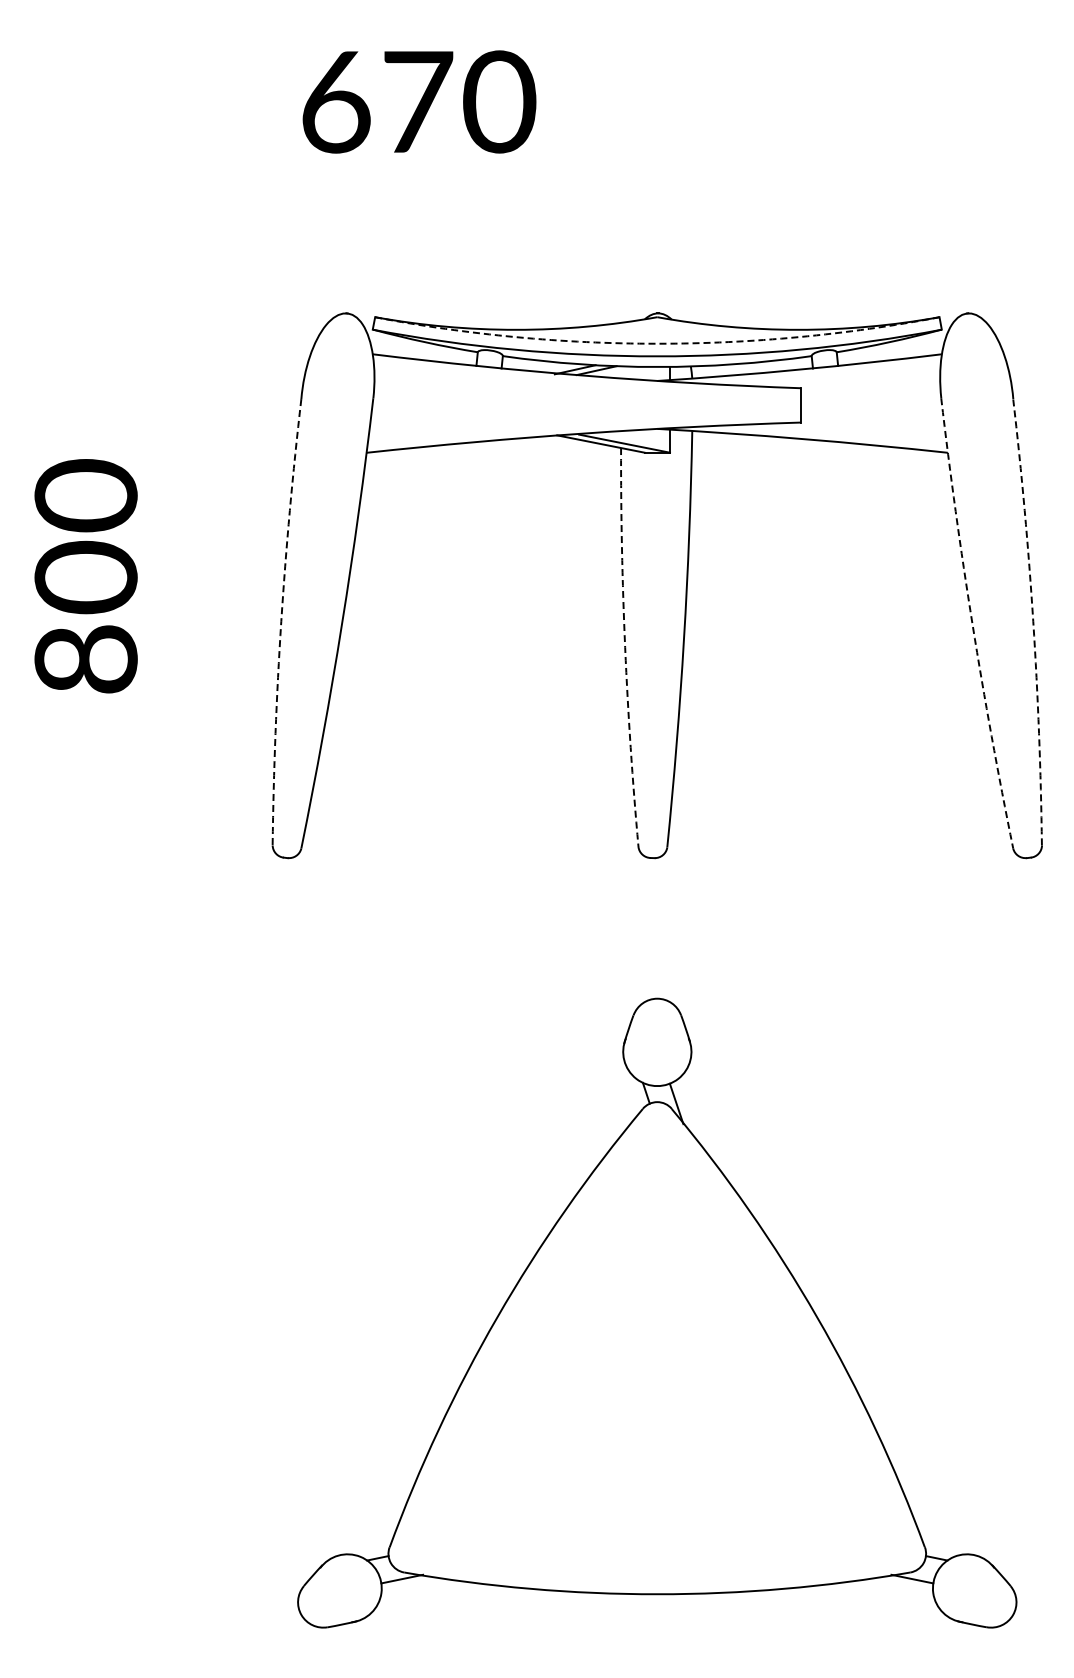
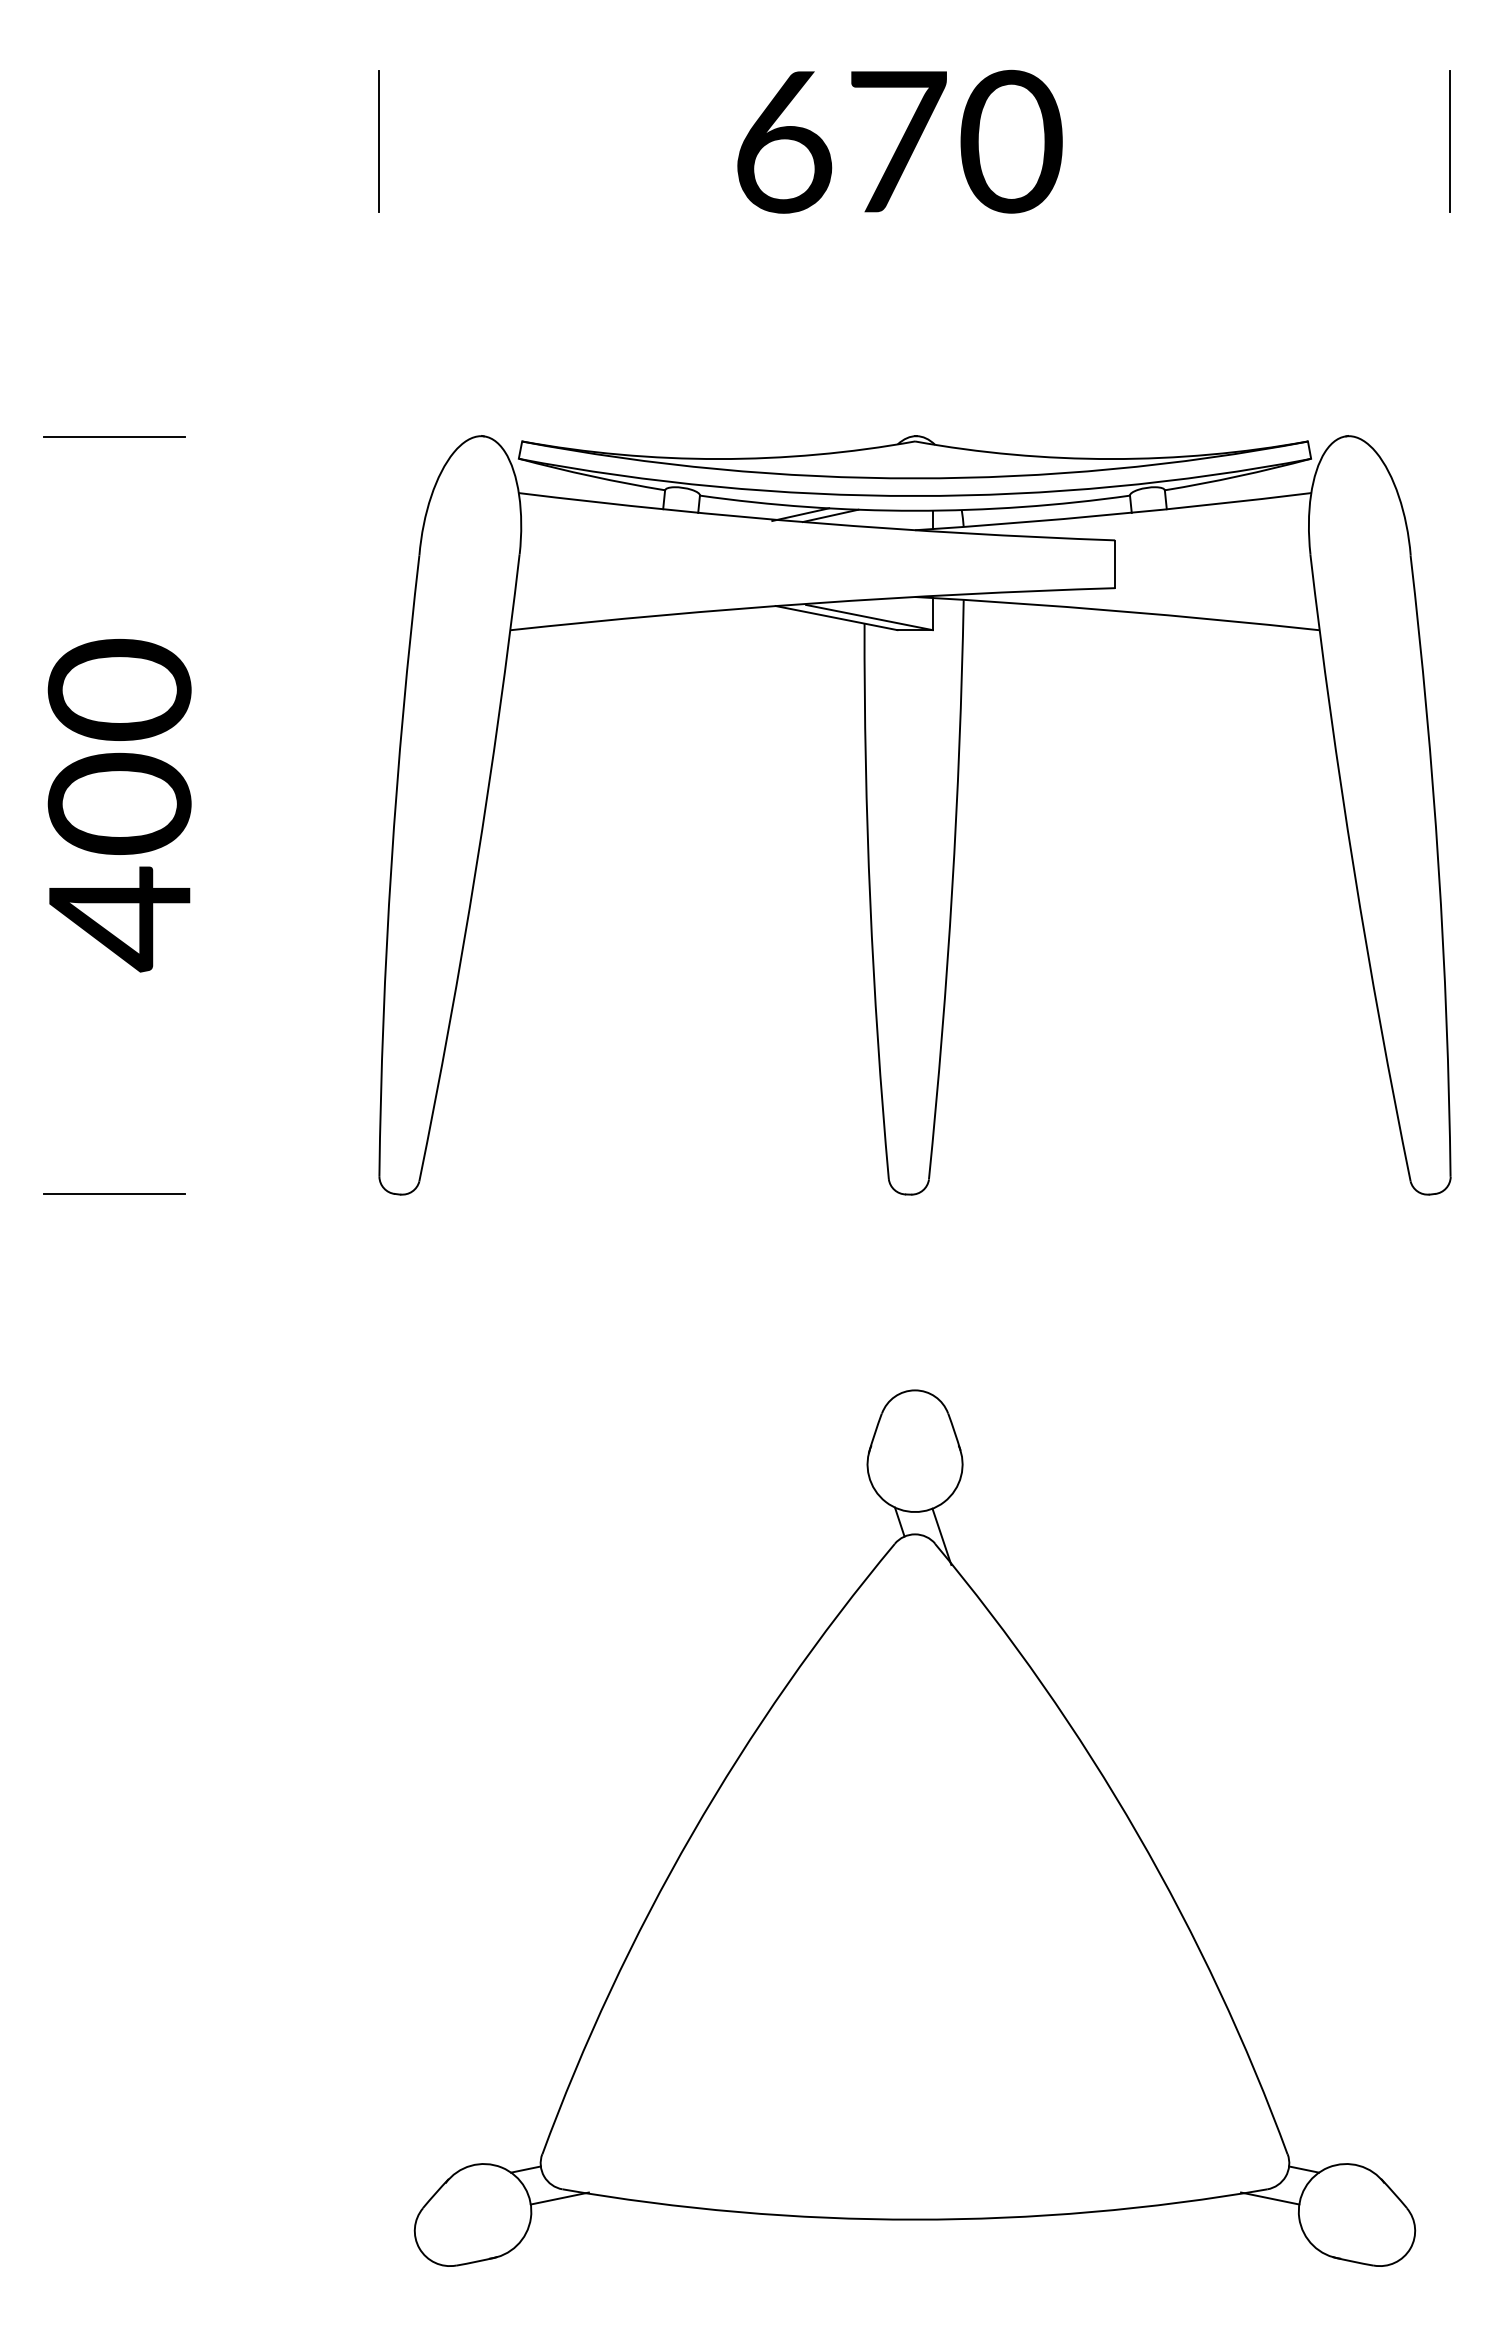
line: (272, 101) -> (379, 141), added
text: (419, 101) -> (899, 141), moved
line: (1041, 101) -> (1449, 141), added
line: (82, 313) -> (114, 436), added
arc: (657, 343) -> (915, 478), dashed -> solid
arc: (281, 621) -> (391, 865), dashed -> solid
arc: (1033, 621) -> (1438, 865), dashed -> solid
arc: (972, 624) -> (1353, 869), dashed -> solid
arc: (625, 647) -> (870, 901), dashed -> solid
text: (85, 660) -> (118, 919), 800 -> 400
line: (82, 857) -> (114, 1193), added

